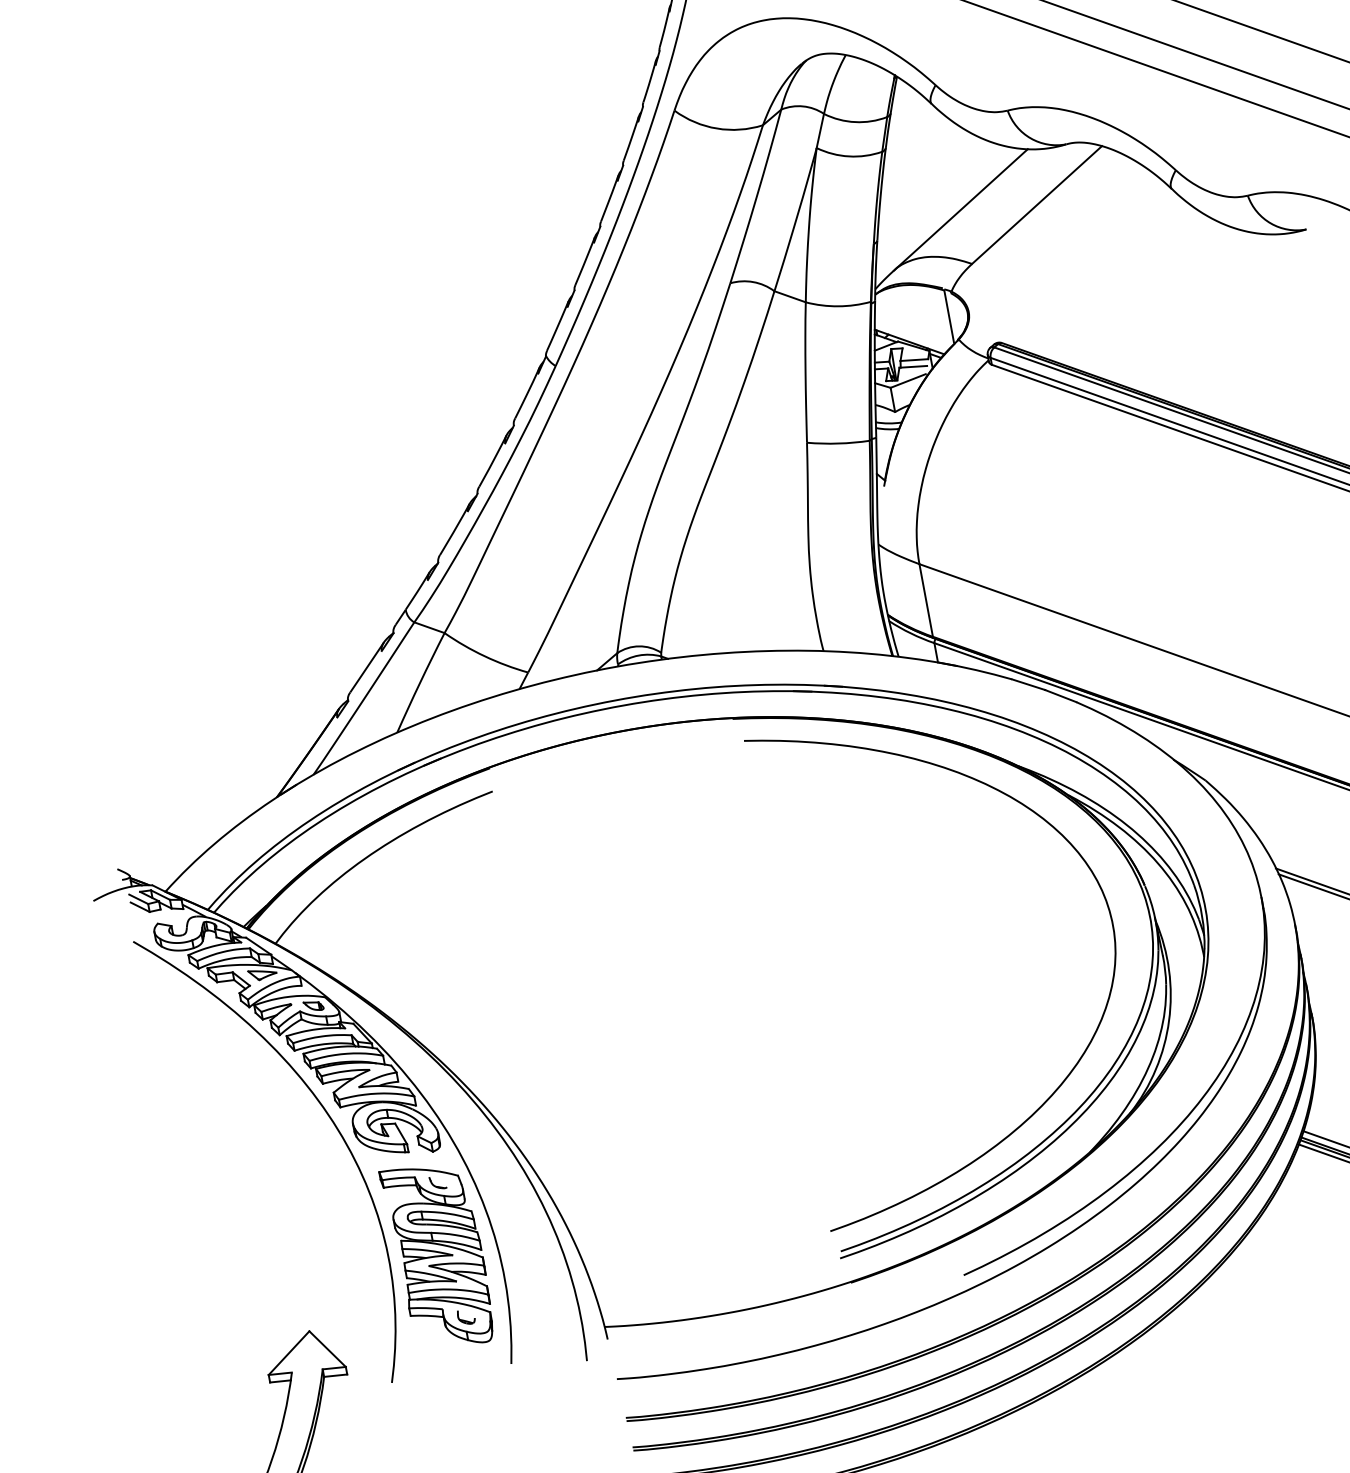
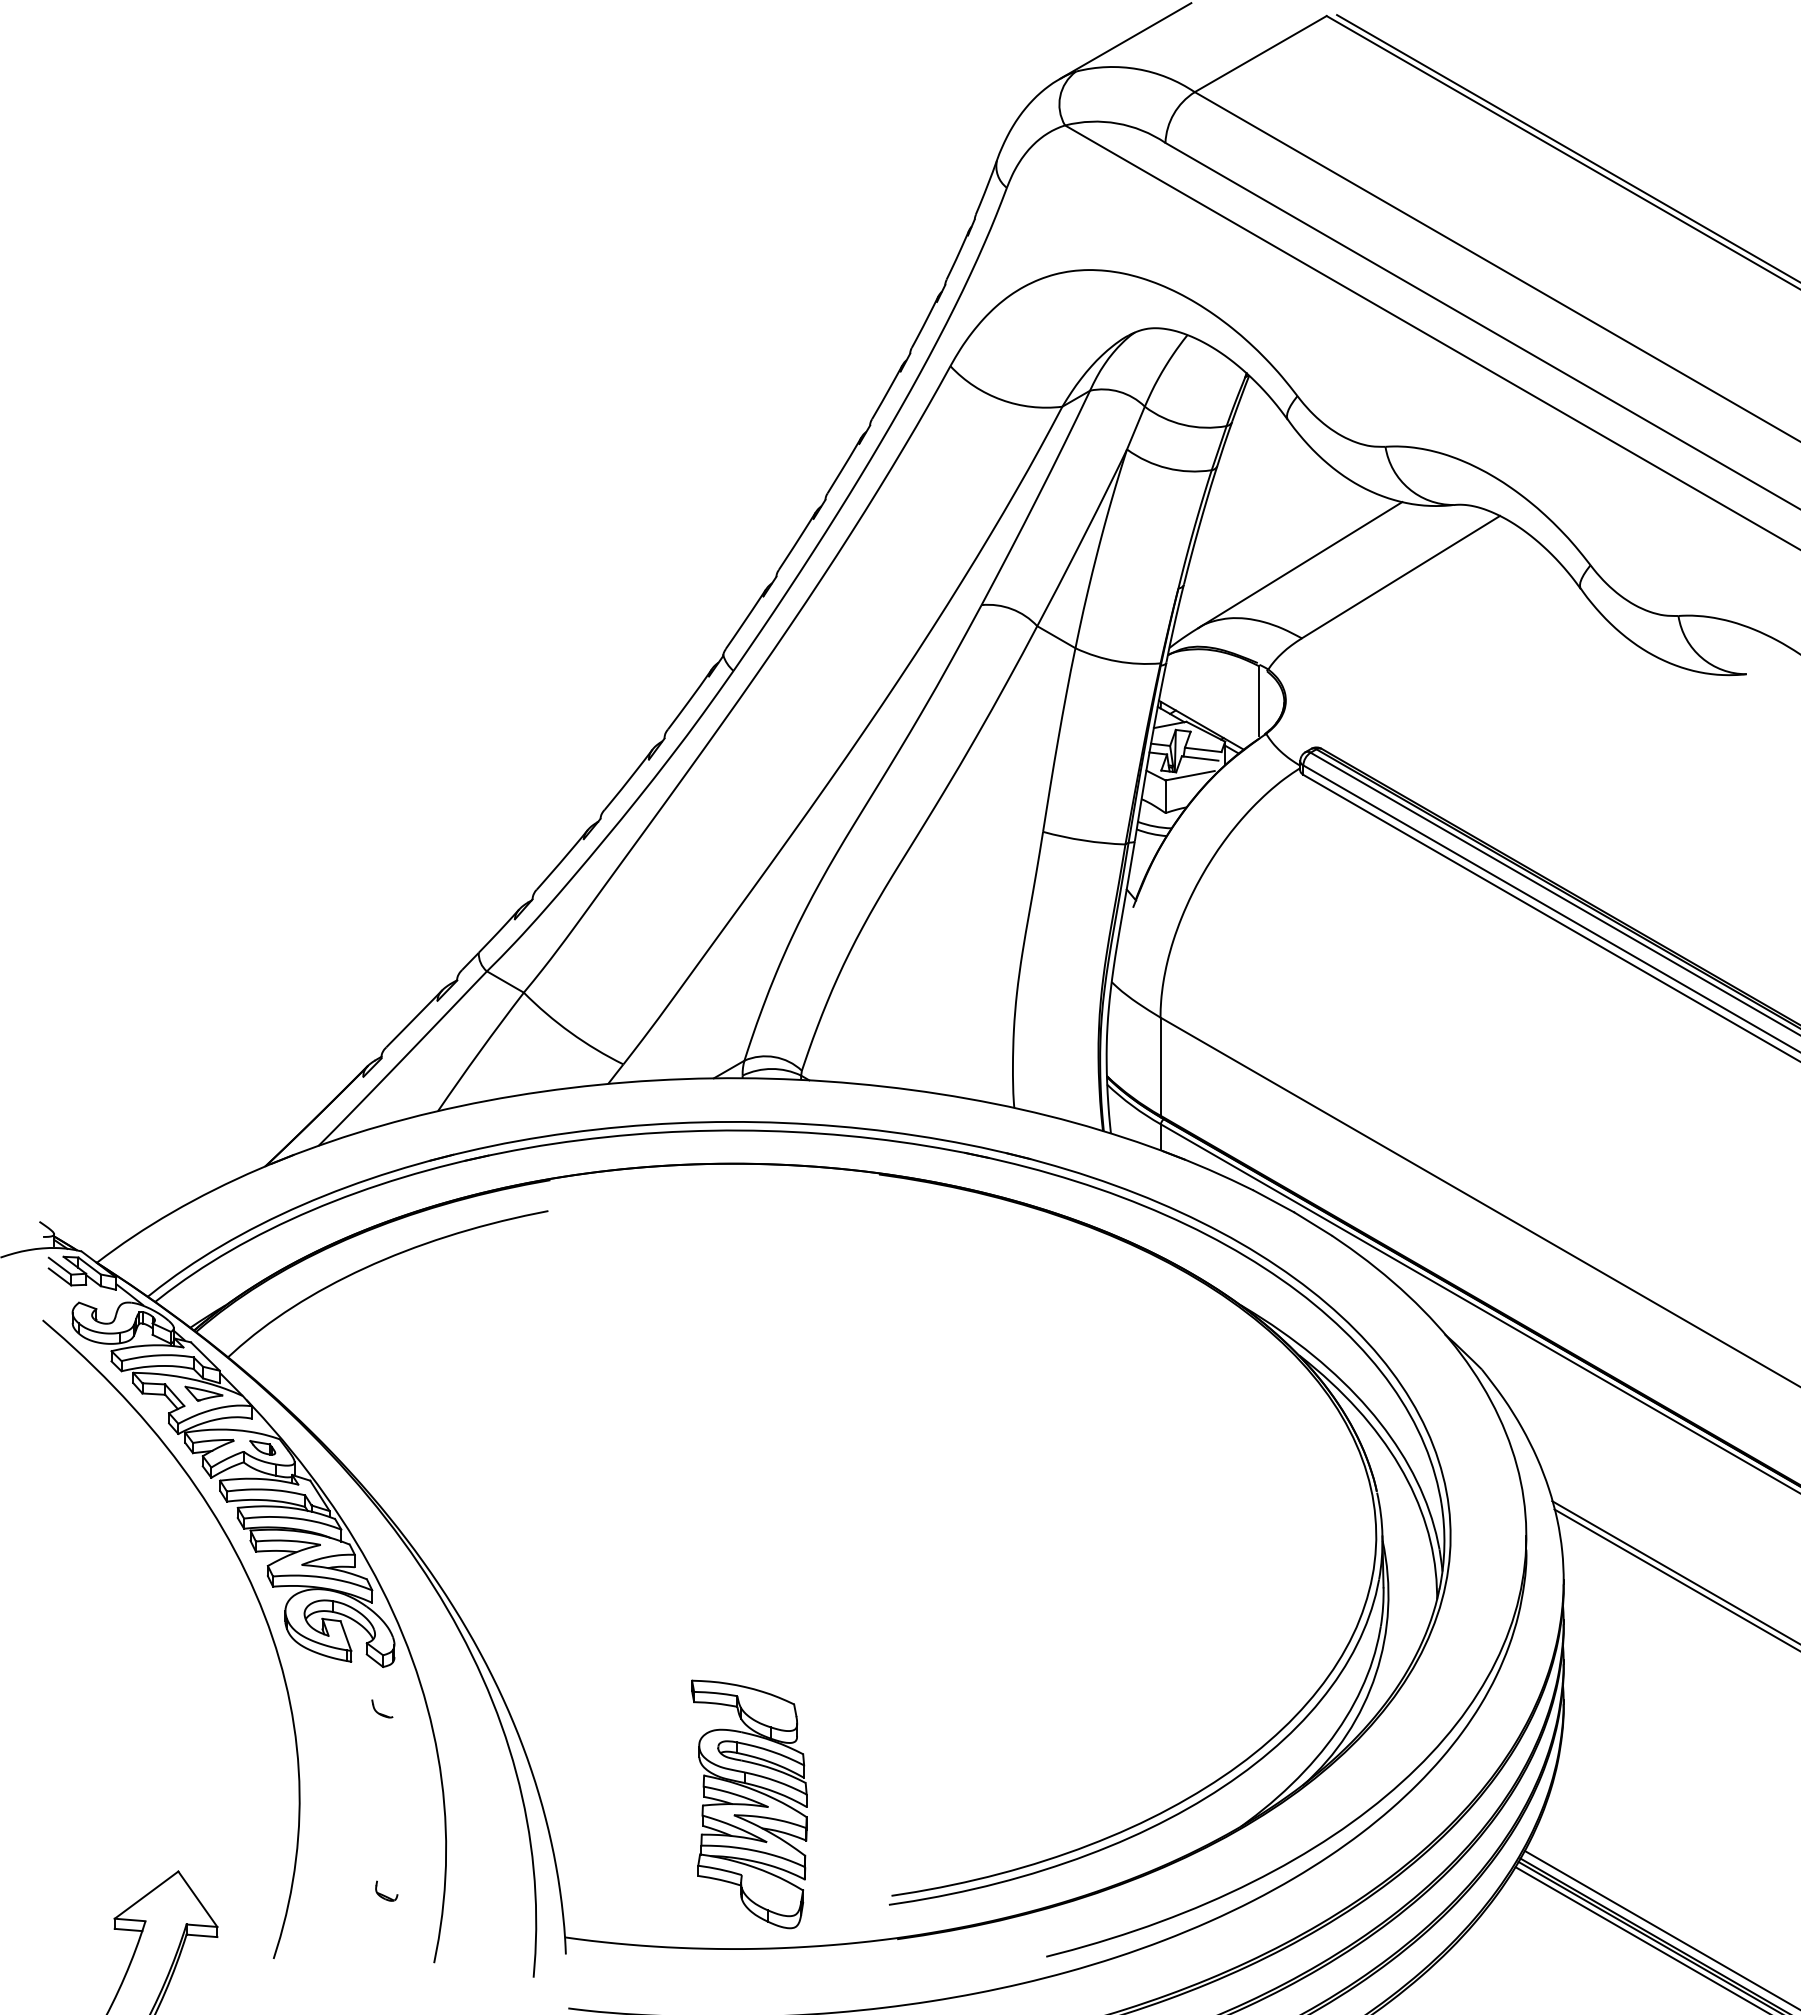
curve: (1103, 1011) -> (1292, 1646), removed
part: (438, 1255) -> (749, 1804), moved

